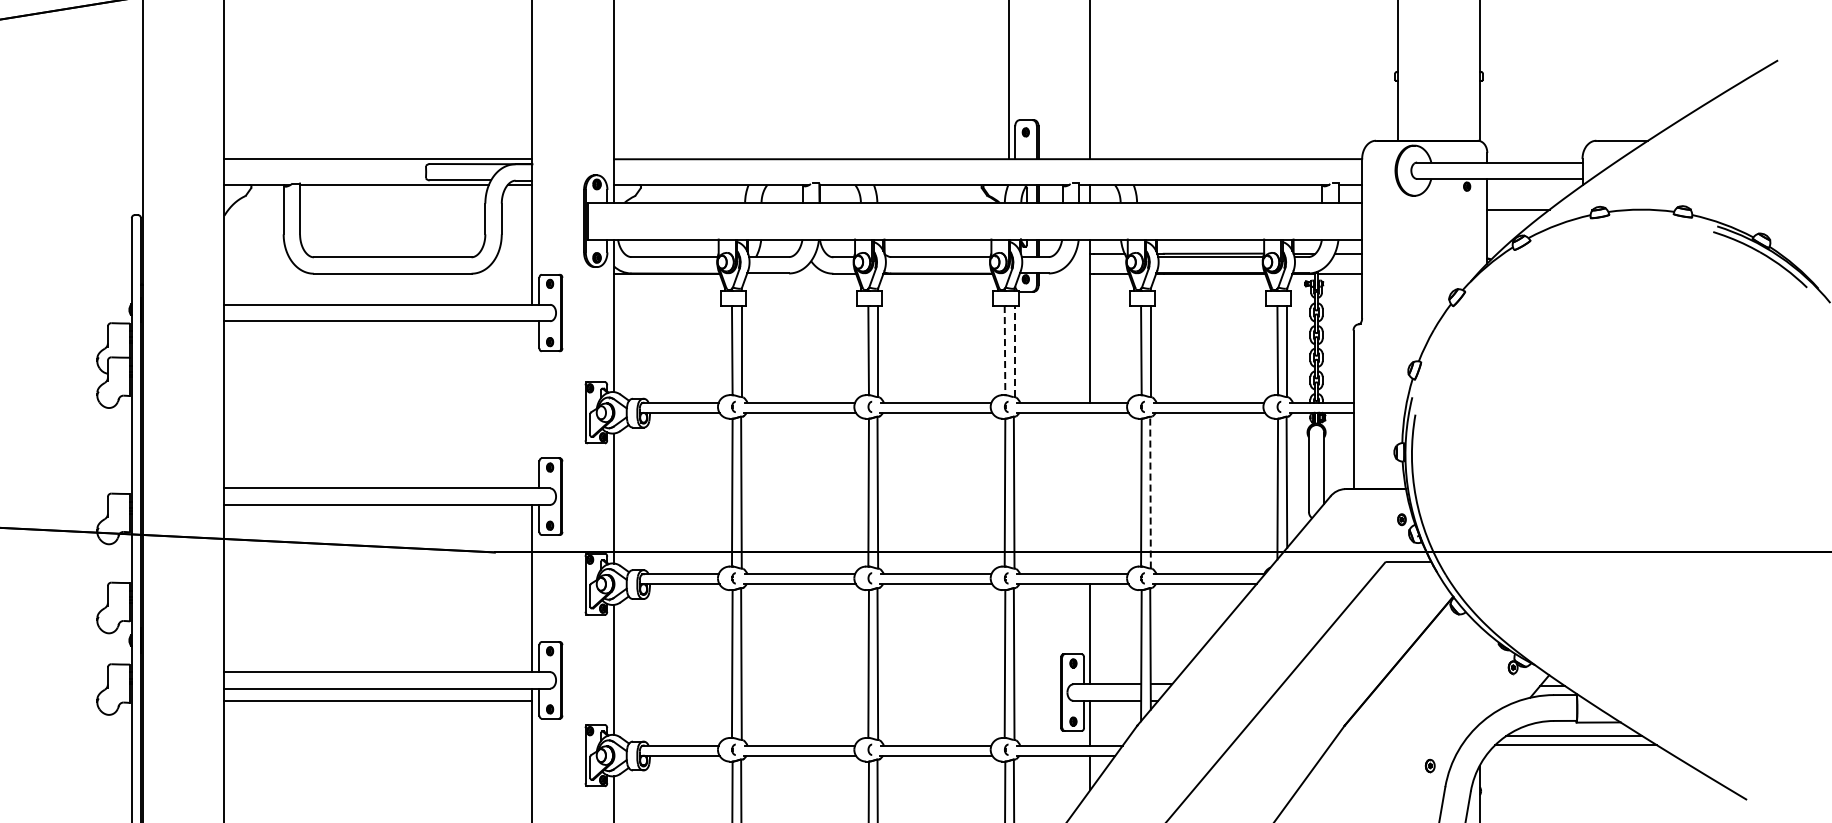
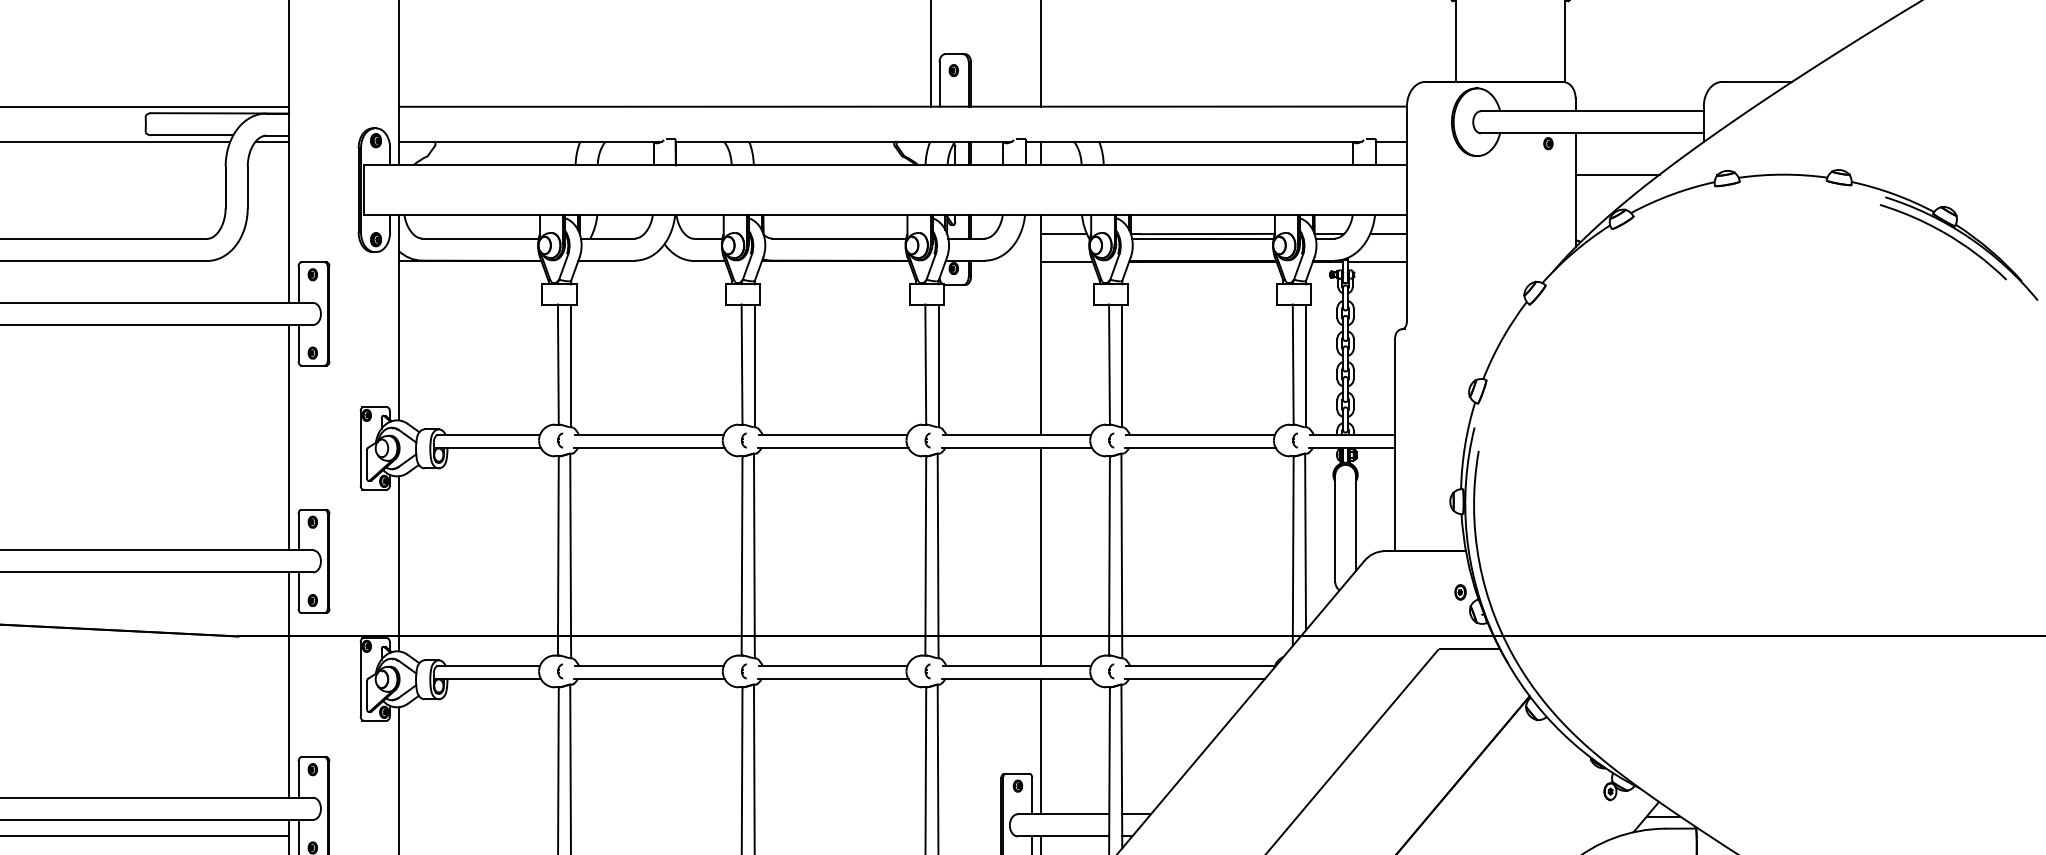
line: (1005, 350) -> (926, 364), dashed -> solid
line: (1014, 351) -> (938, 365), dashed -> solid
line: (532, 404) -> (289, 437), added
line: (1150, 492) -> (1121, 555), dashed -> solid
line: (1090, 493) -> (1040, 557), added

